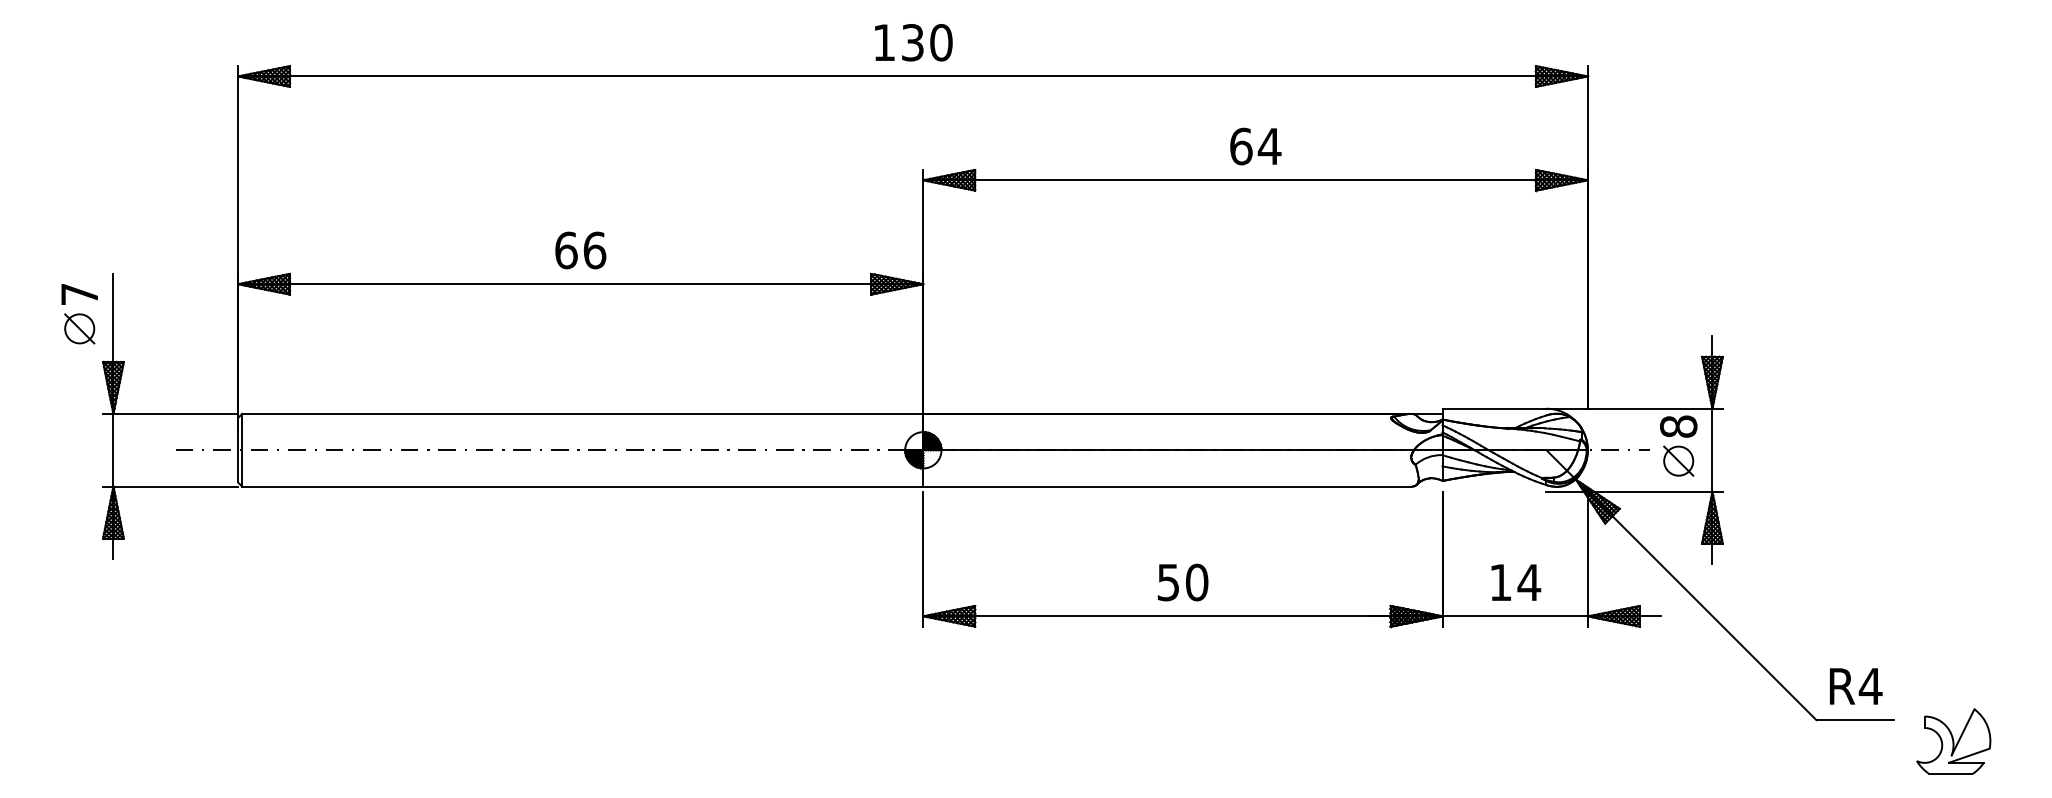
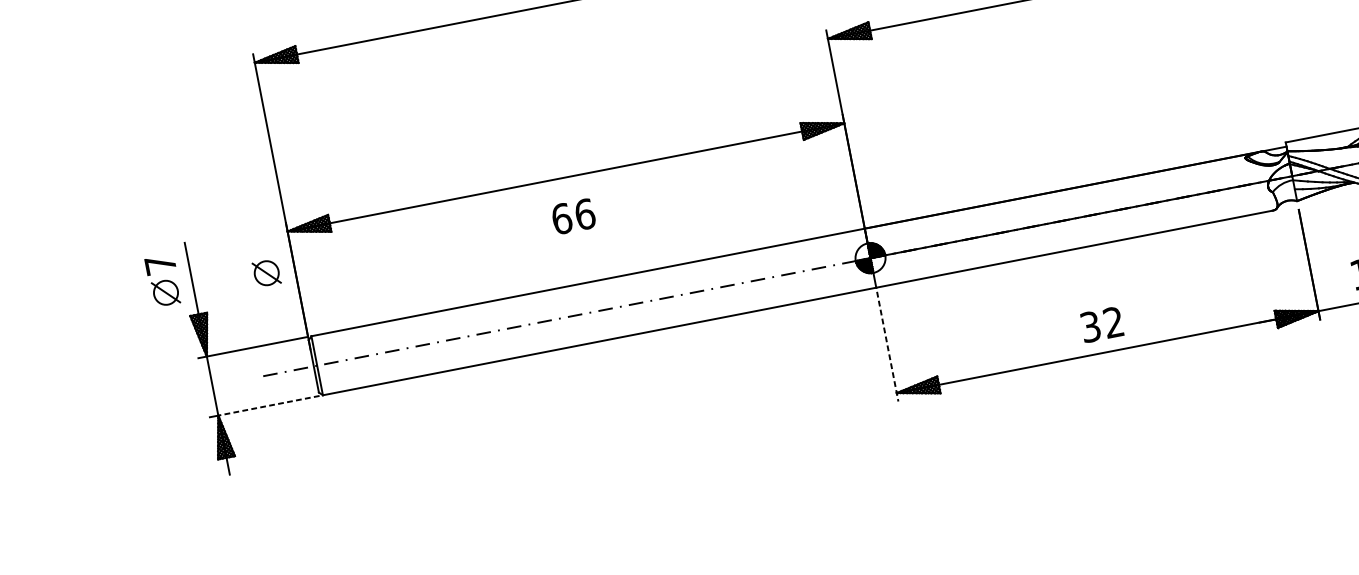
text: (580, 250) -> (573, 216), moved
part: (203, 328) -> (266, 272), added
line: (175, 486) -> (268, 405), solid -> dashed
line: (923, 559) -> (887, 346), solid -> dashed
text: (1183, 582) -> (1102, 324), 50 -> 32

